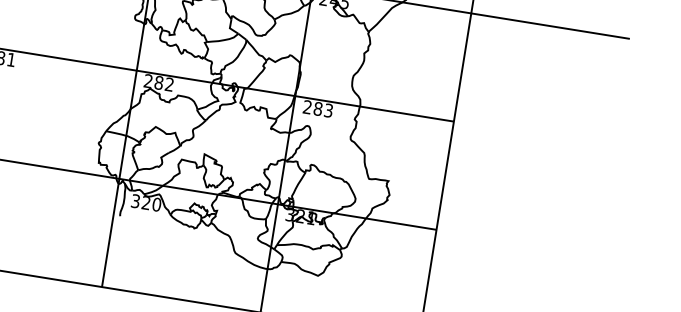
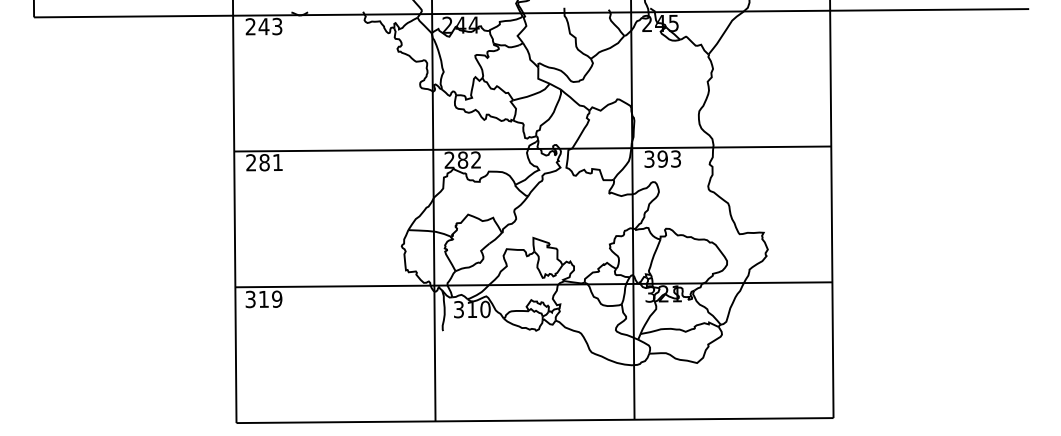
text: (312, 107) -> (655, 158), 283 -> 393
text: (145, 202) -> (471, 309), 320 -> 310

